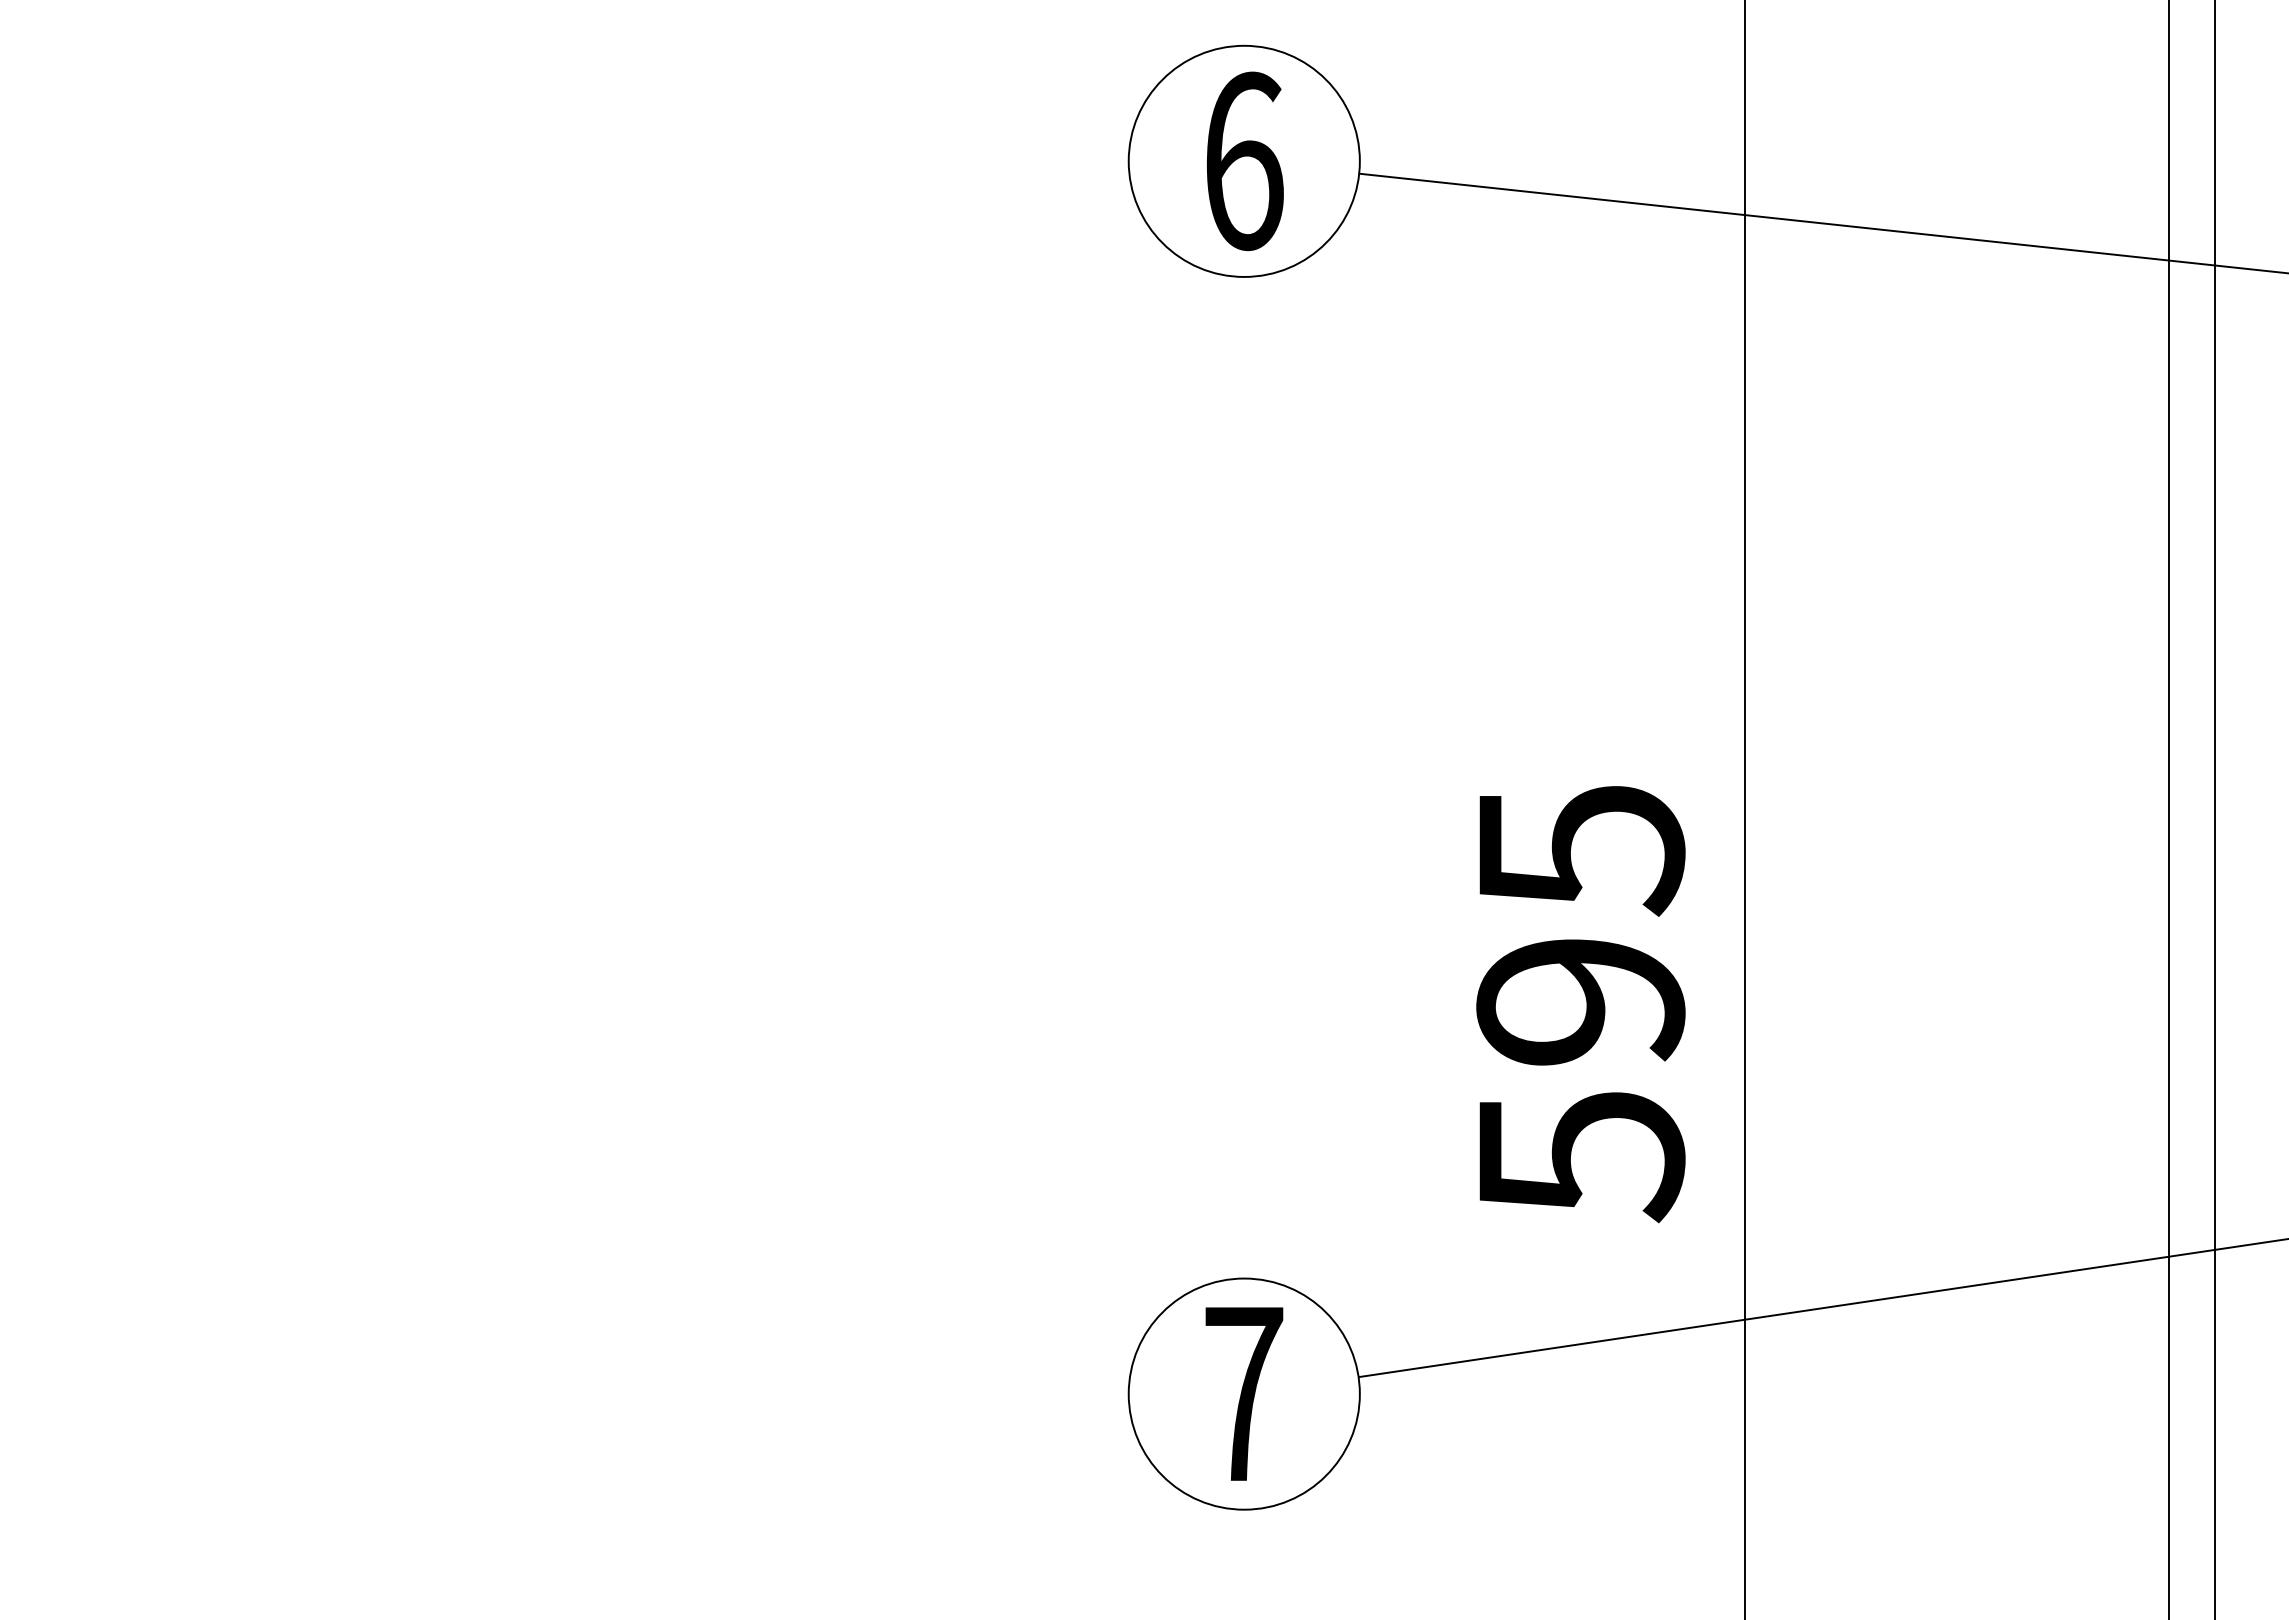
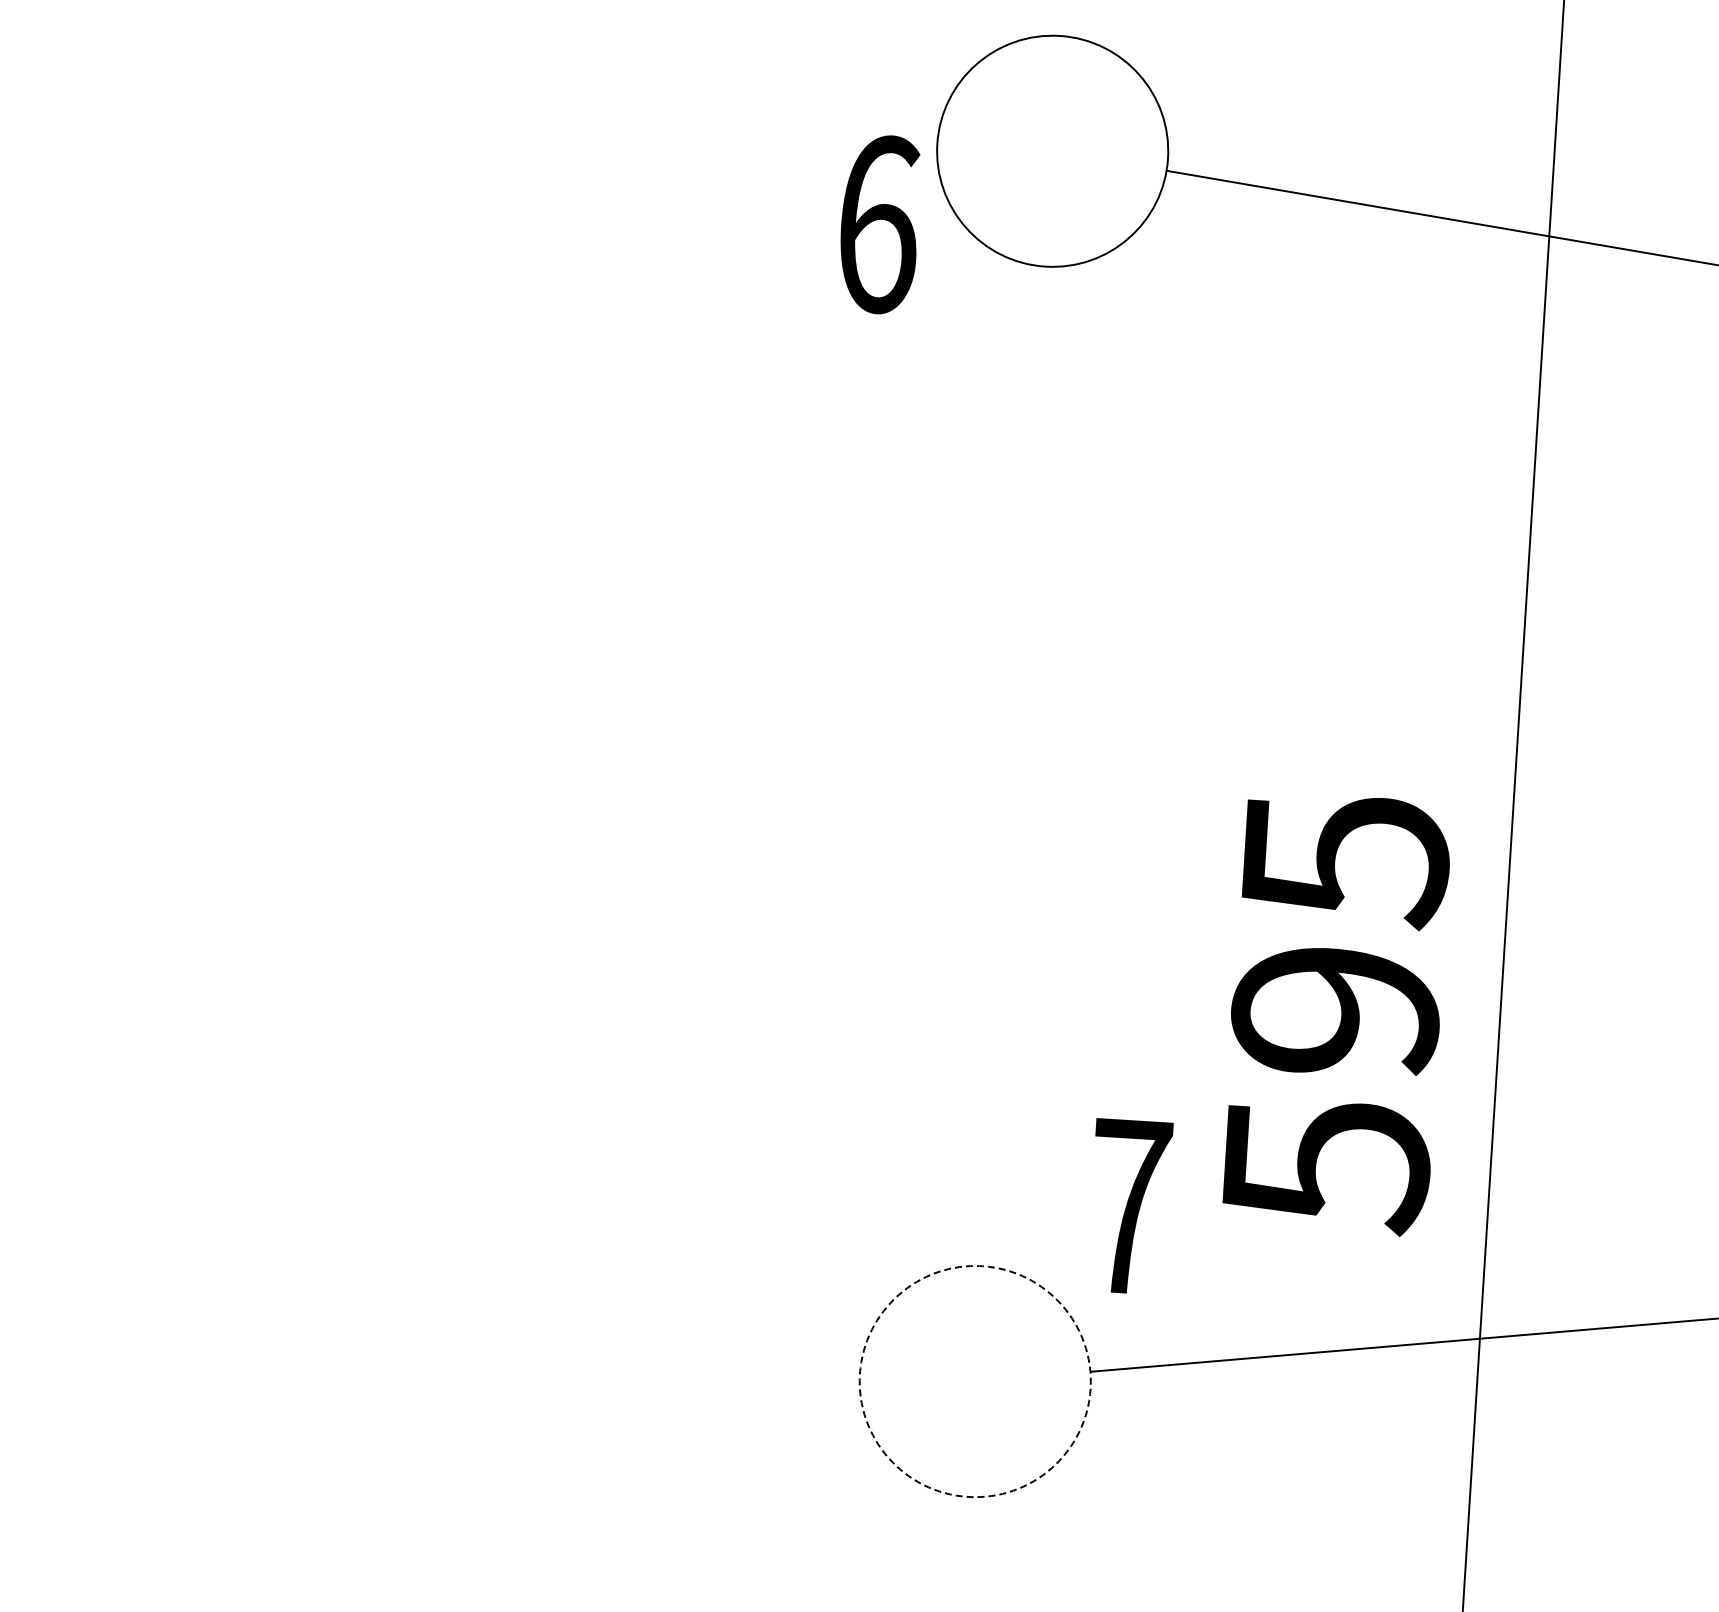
text: (1245, 161) -> (879, 224), moved
circle: (1243, 1393) -> (974, 1380), solid -> dashed
text: (1244, 1393) -> (1129, 1206), moved

